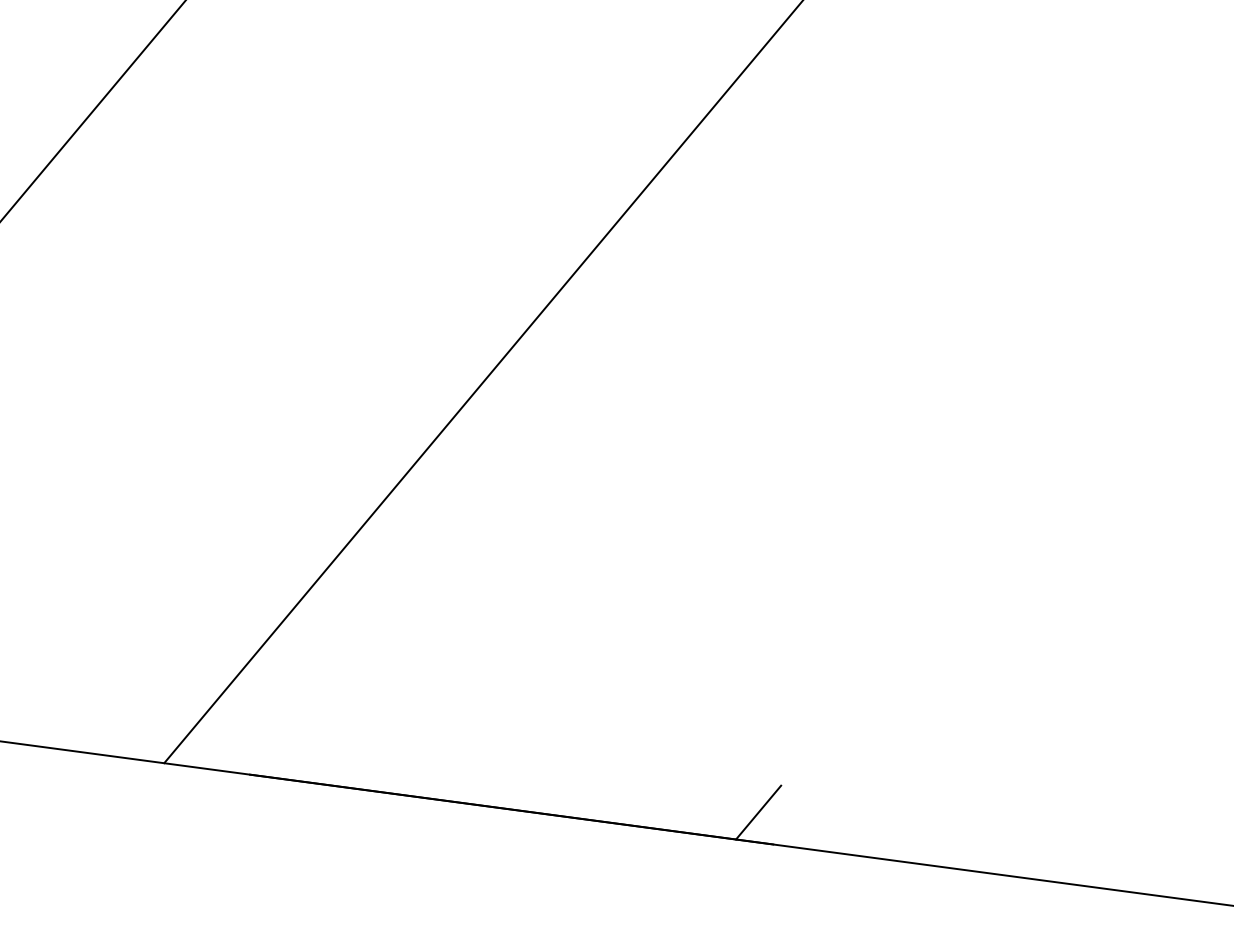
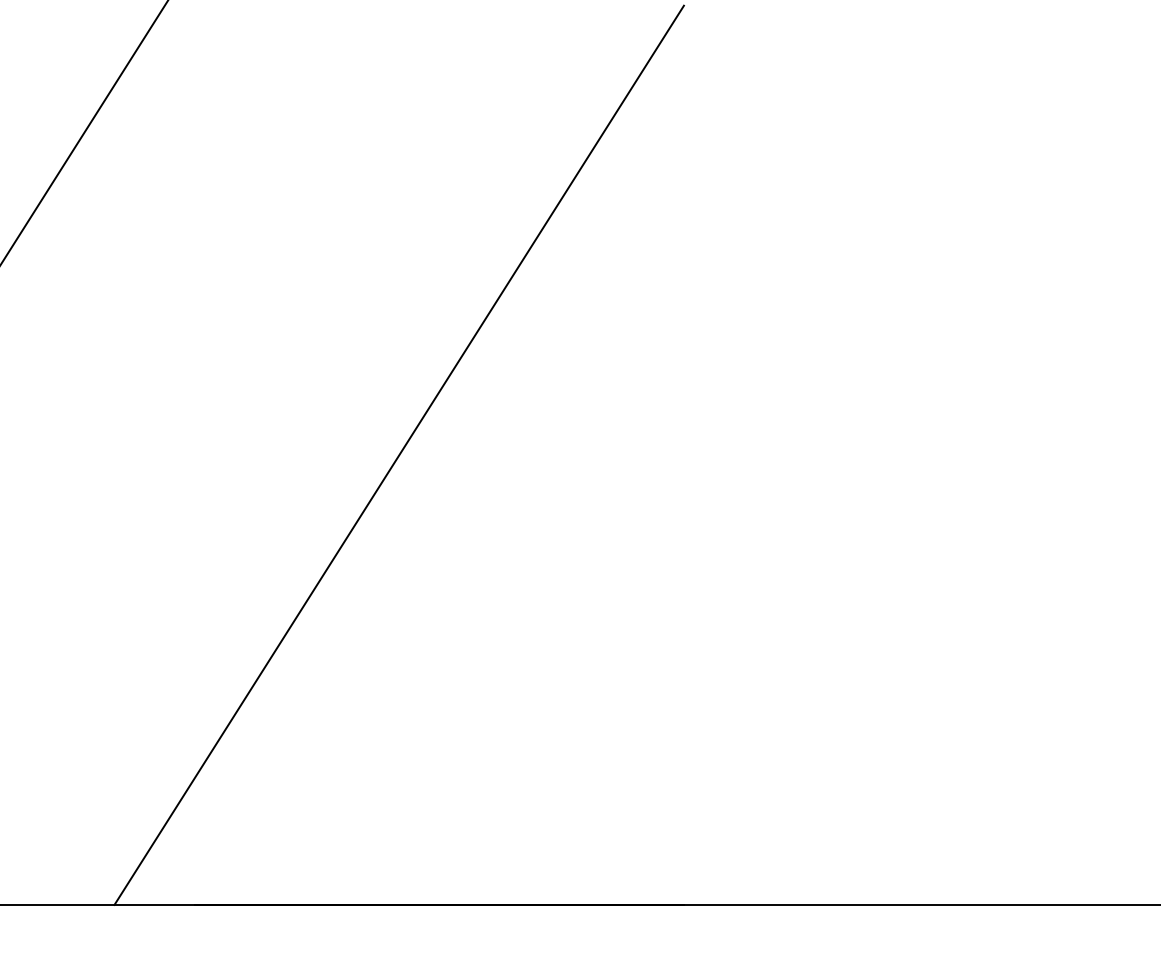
line: (758, 811) -> (666, 876), removed

